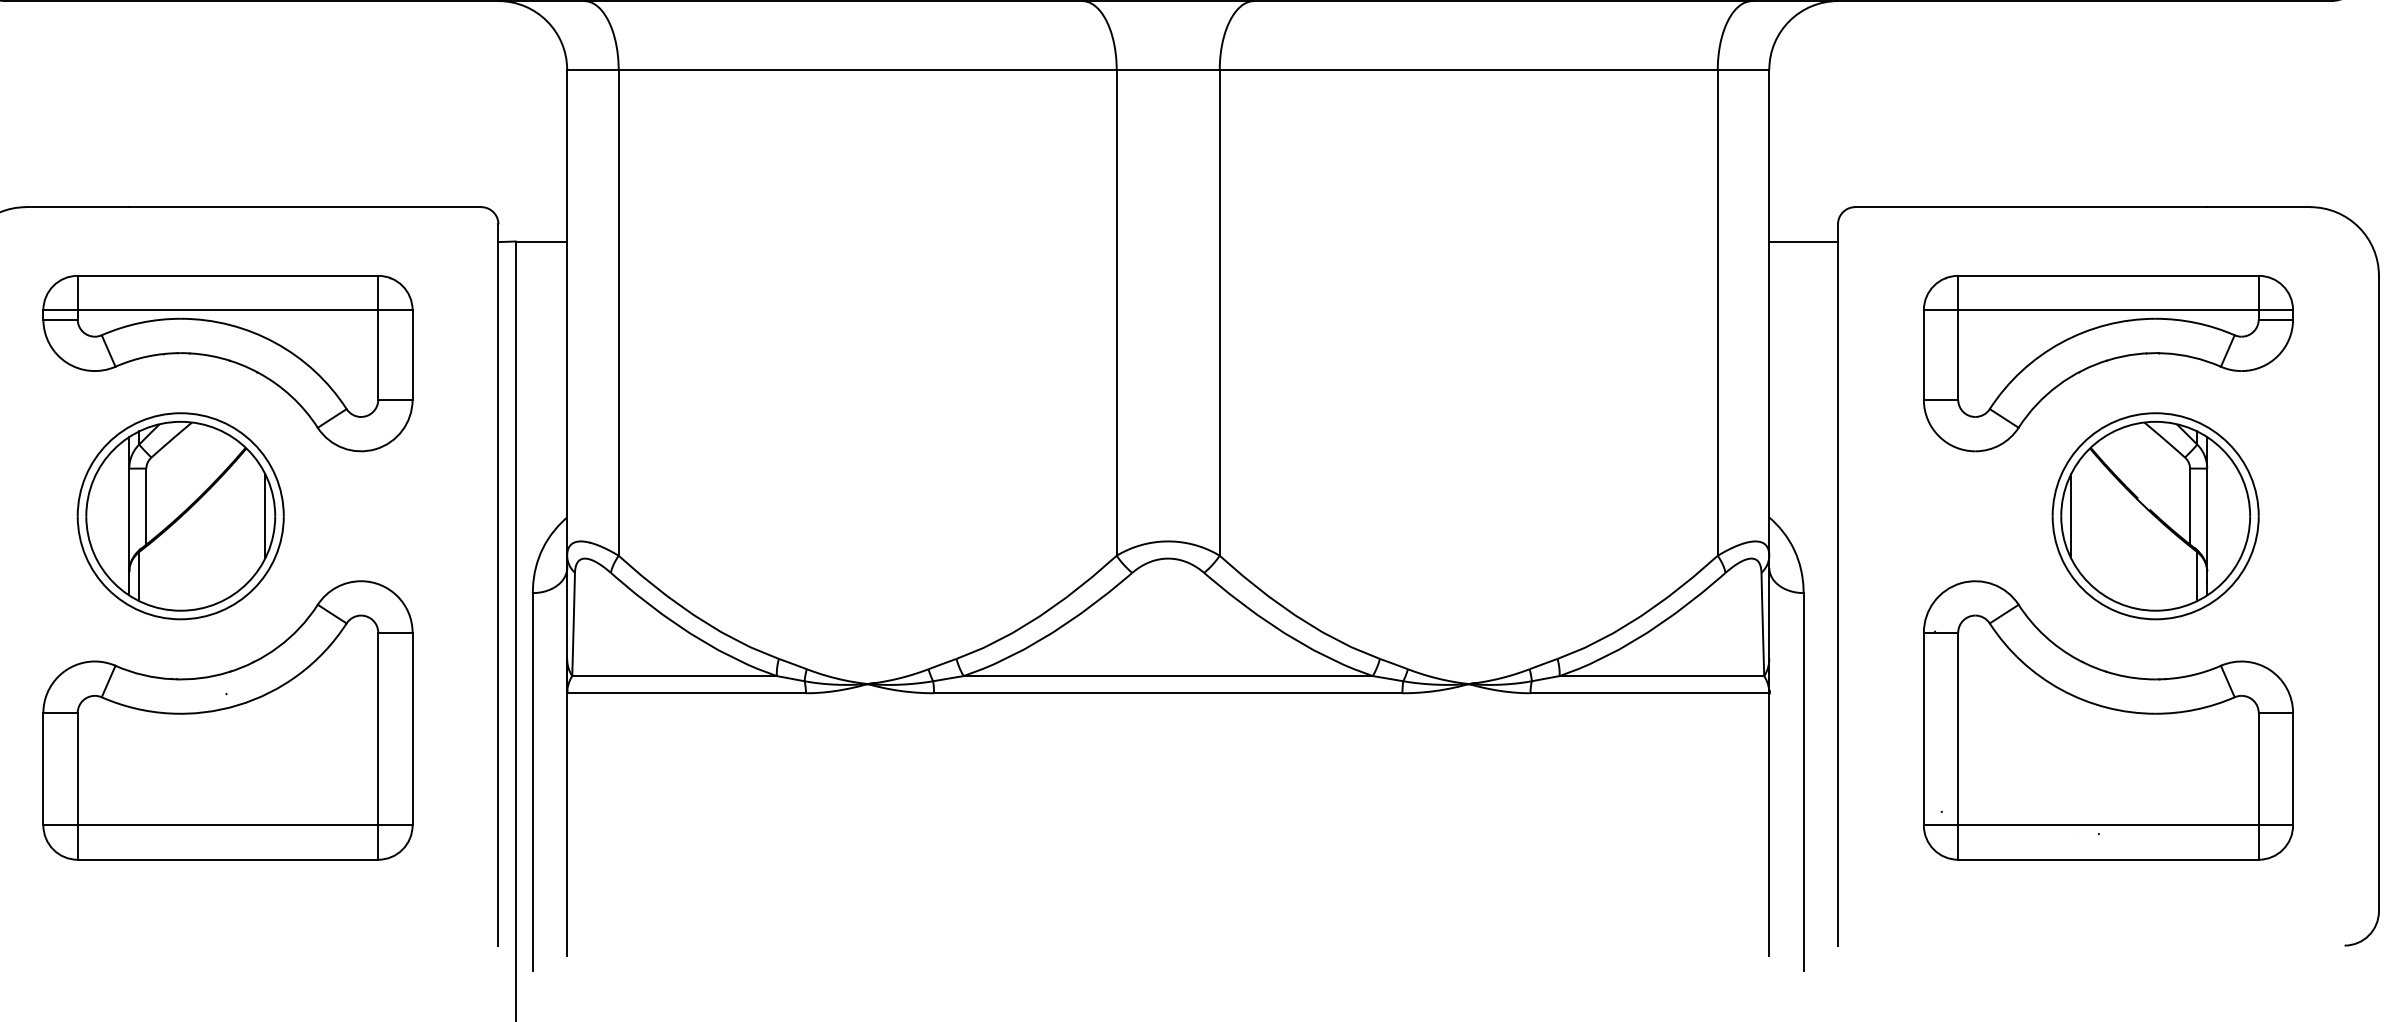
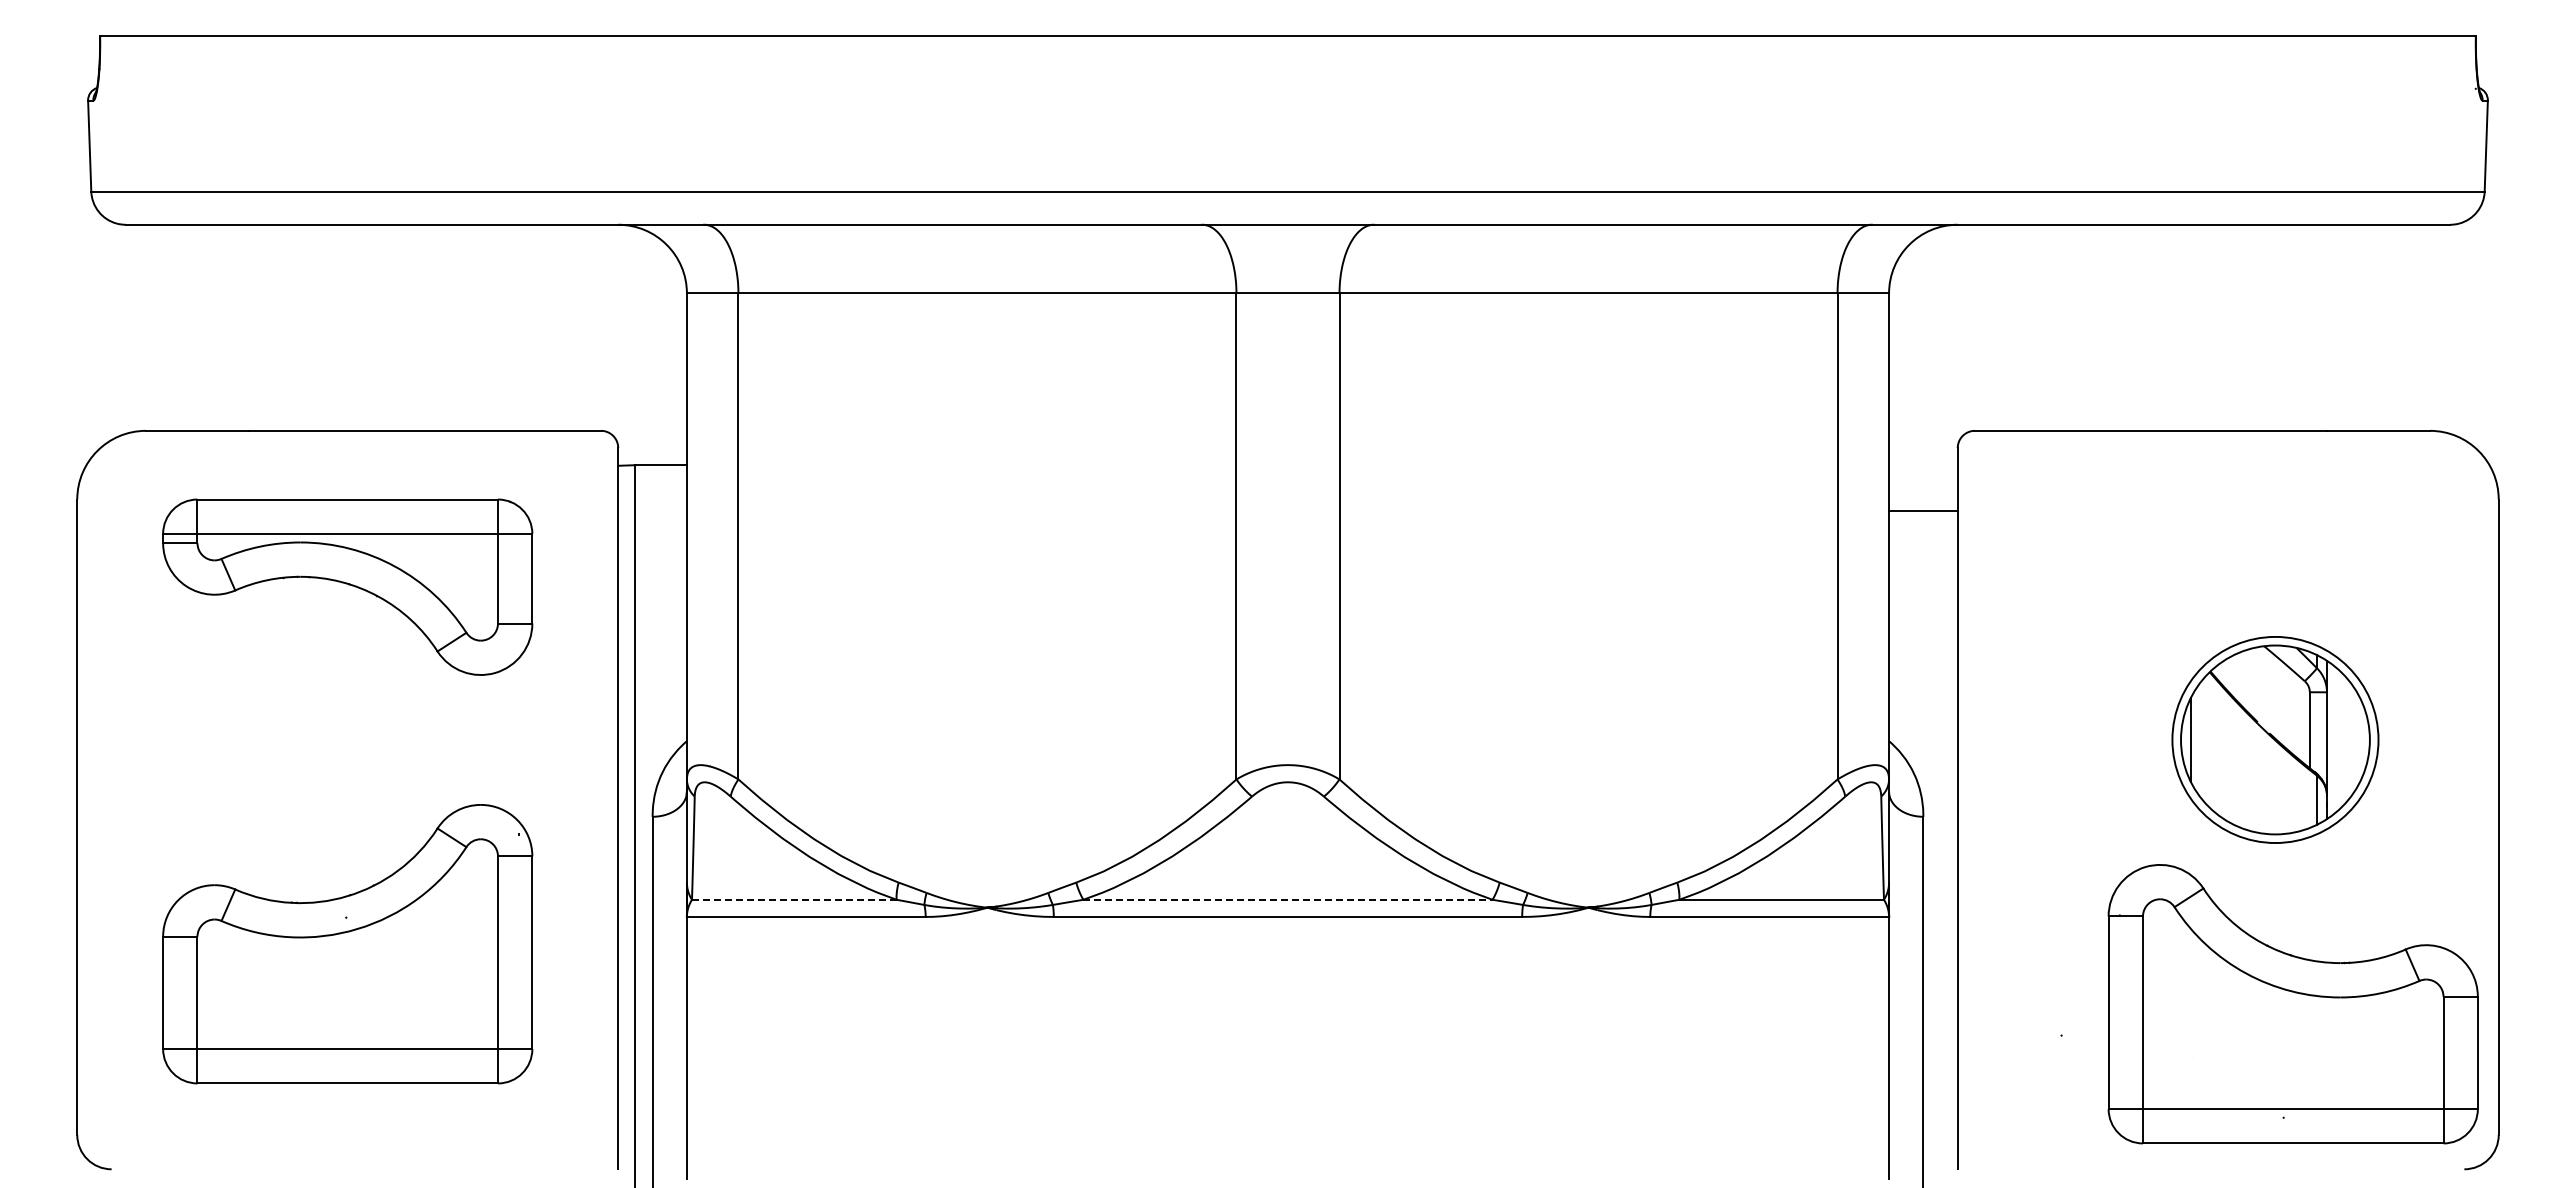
line: (1803, 241) -> (1923, 511), moved
part: (2107, 362) -> (2227, 586), removed
part: (180, 515) -> (300, 739), removed
line: (674, 675) -> (794, 899), solid -> dashed
line: (1168, 675) -> (1288, 899), solid -> dashed
part: (2107, 720) -> (2292, 1004), moved

